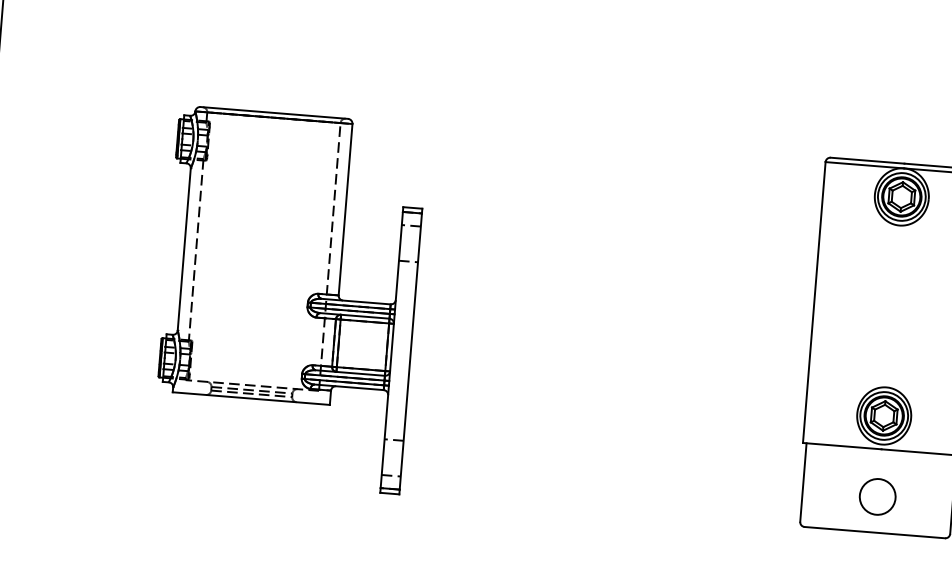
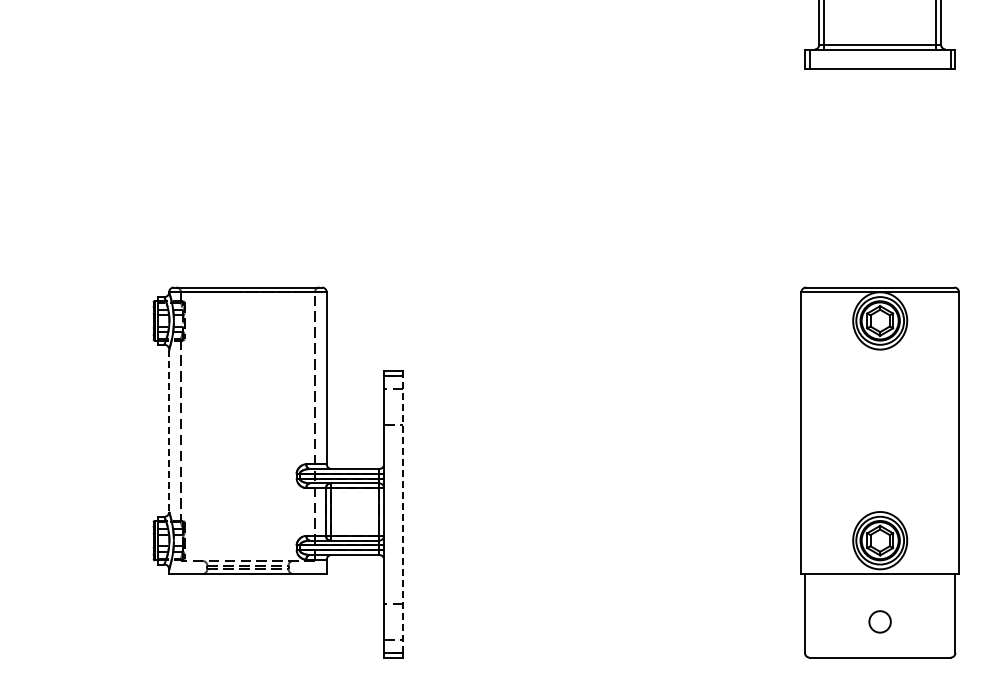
line: (184, 250) -> (169, 431), solid -> dashed
line: (411, 351) -> (403, 514), solid -> dashed
circle: (877, 496) -> (879, 621), size x0.6

